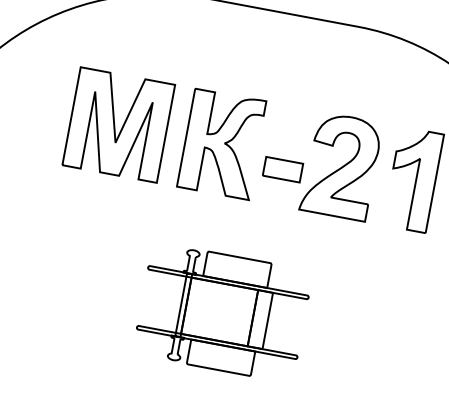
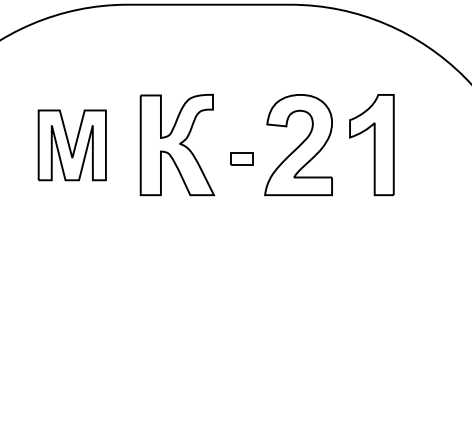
part: (118, 125) -> (72, 145), size x0.7
part: (282, 170) -> (241, 159), size x0.6
part: (222, 312) -> (208, 310), removed

